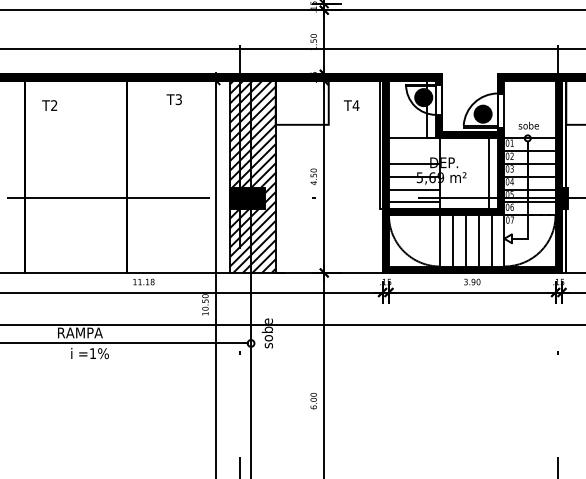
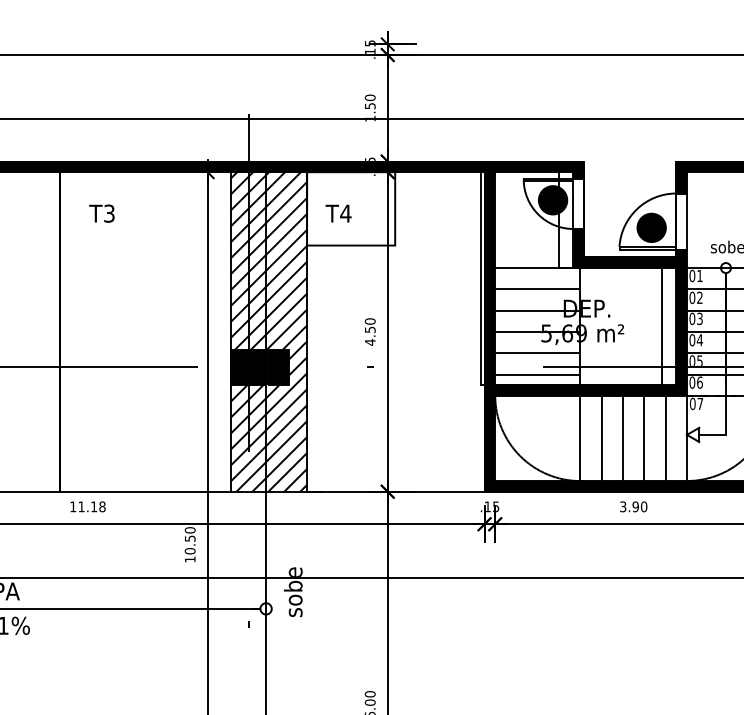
text: (173, 99) -> (100, 213), moved
text: (351, 105) -> (338, 213), moved
line: (414, 151) -> (537, 289), added

